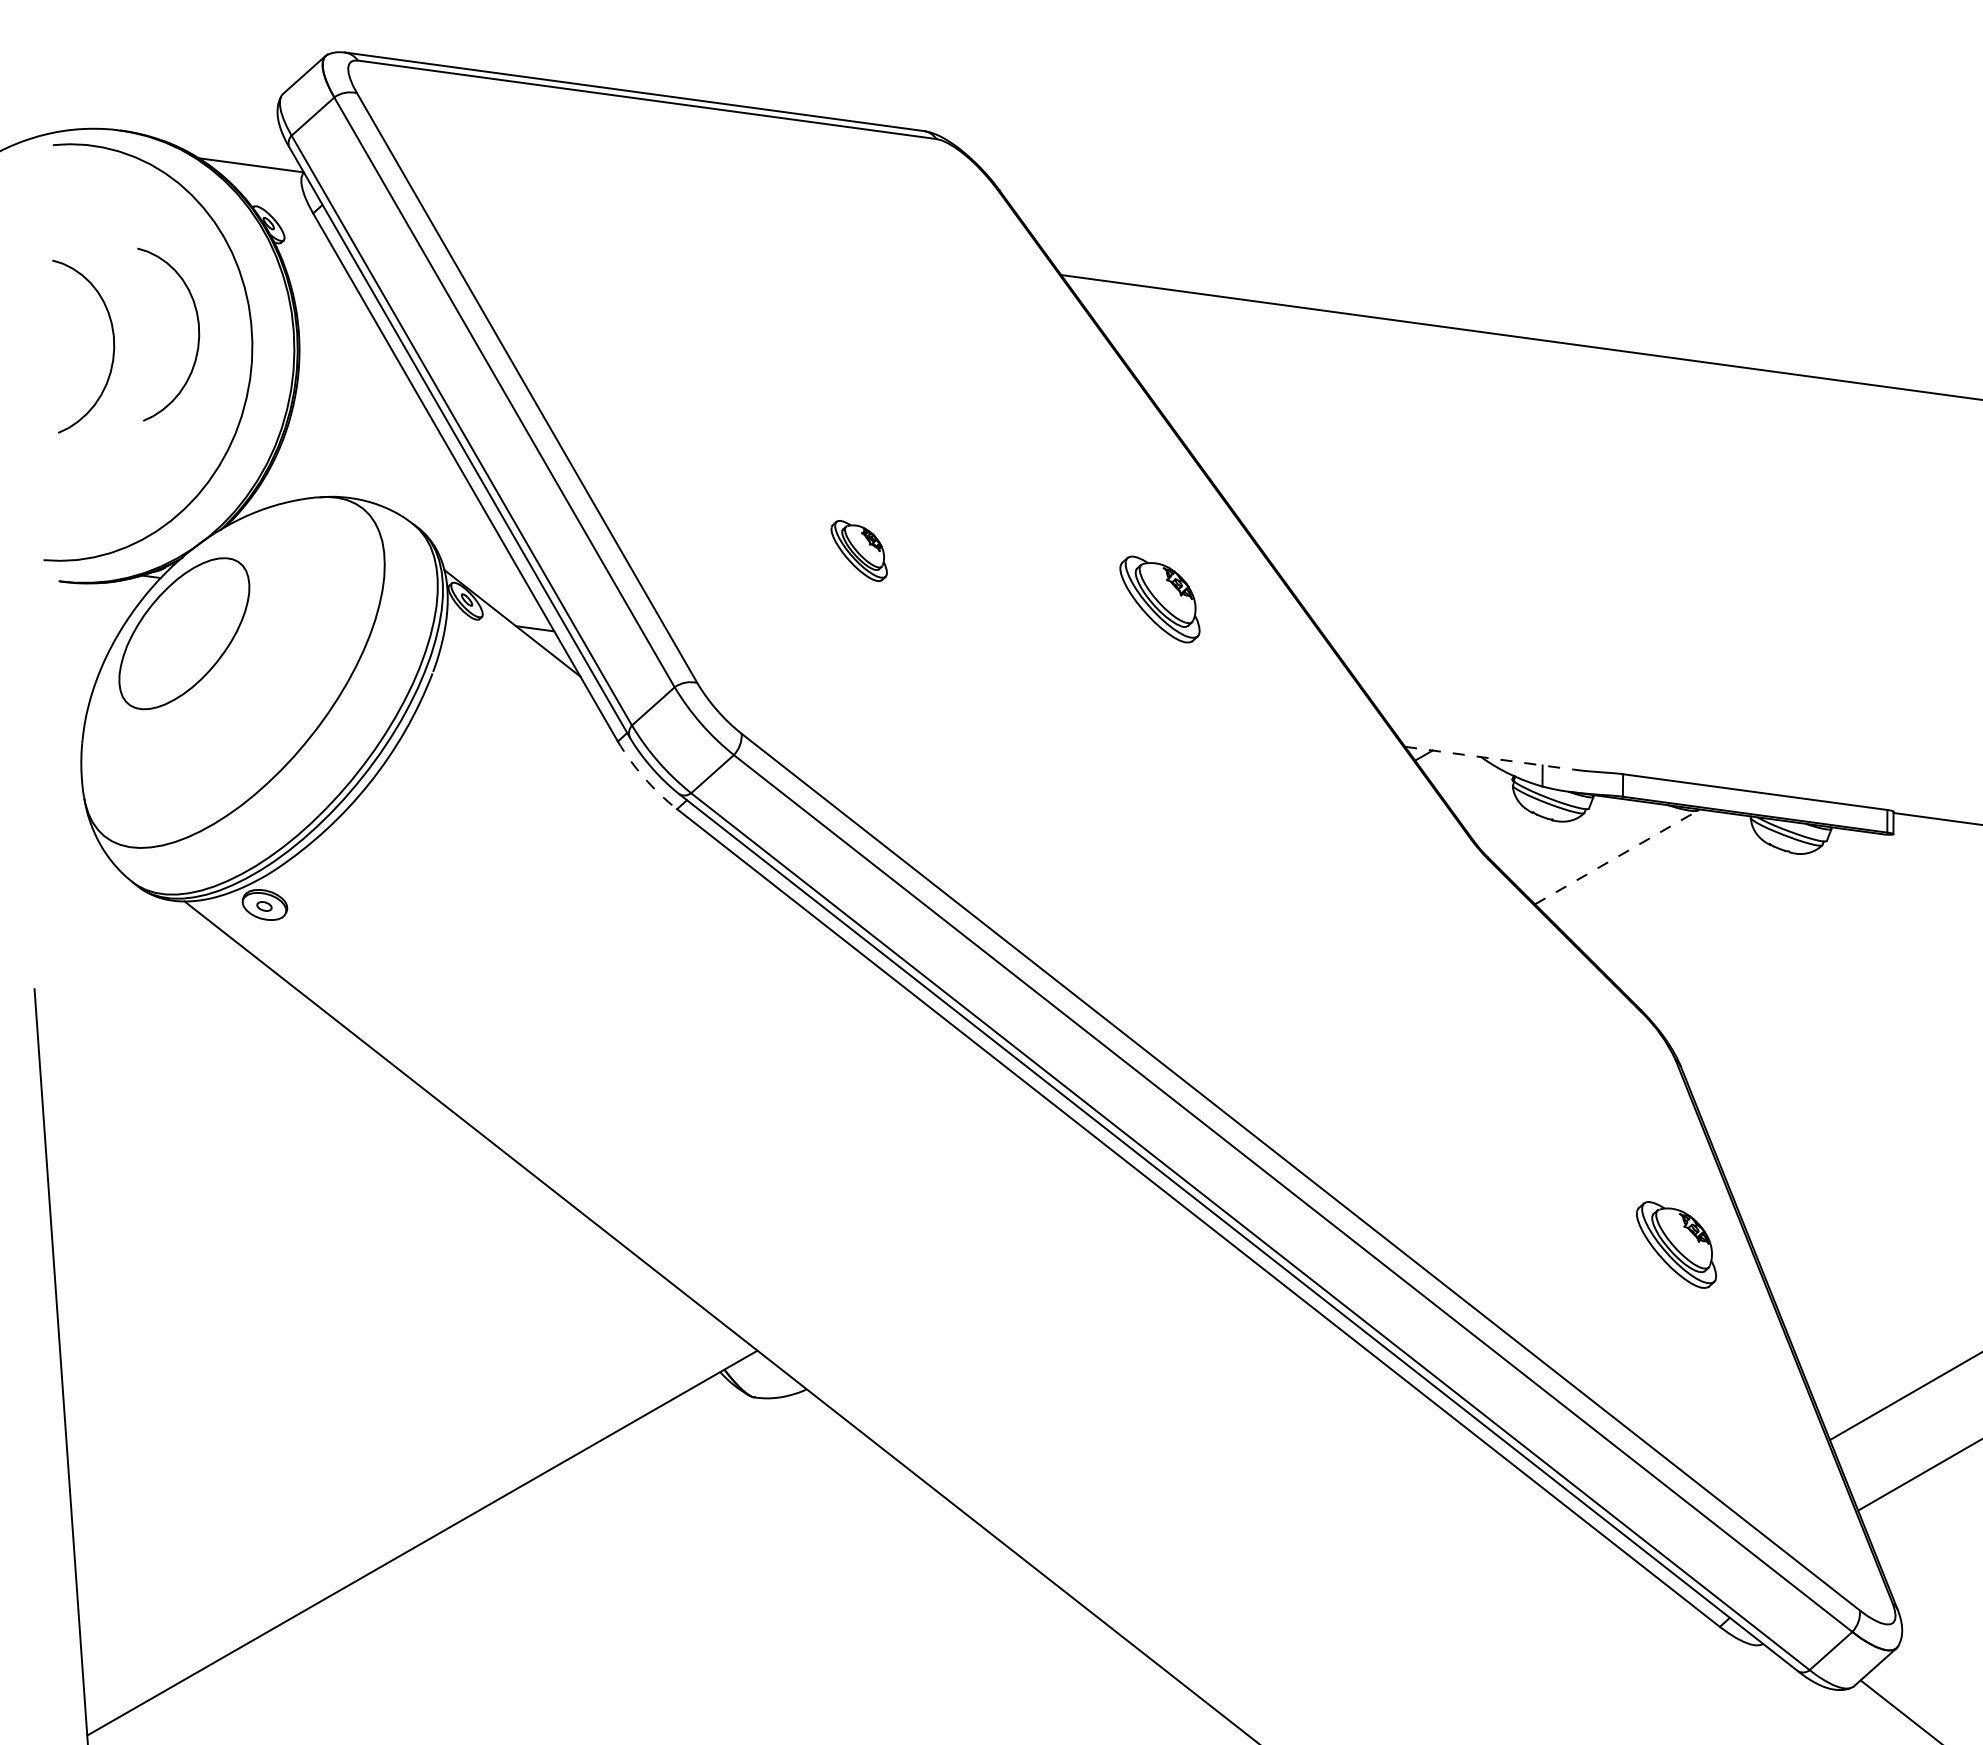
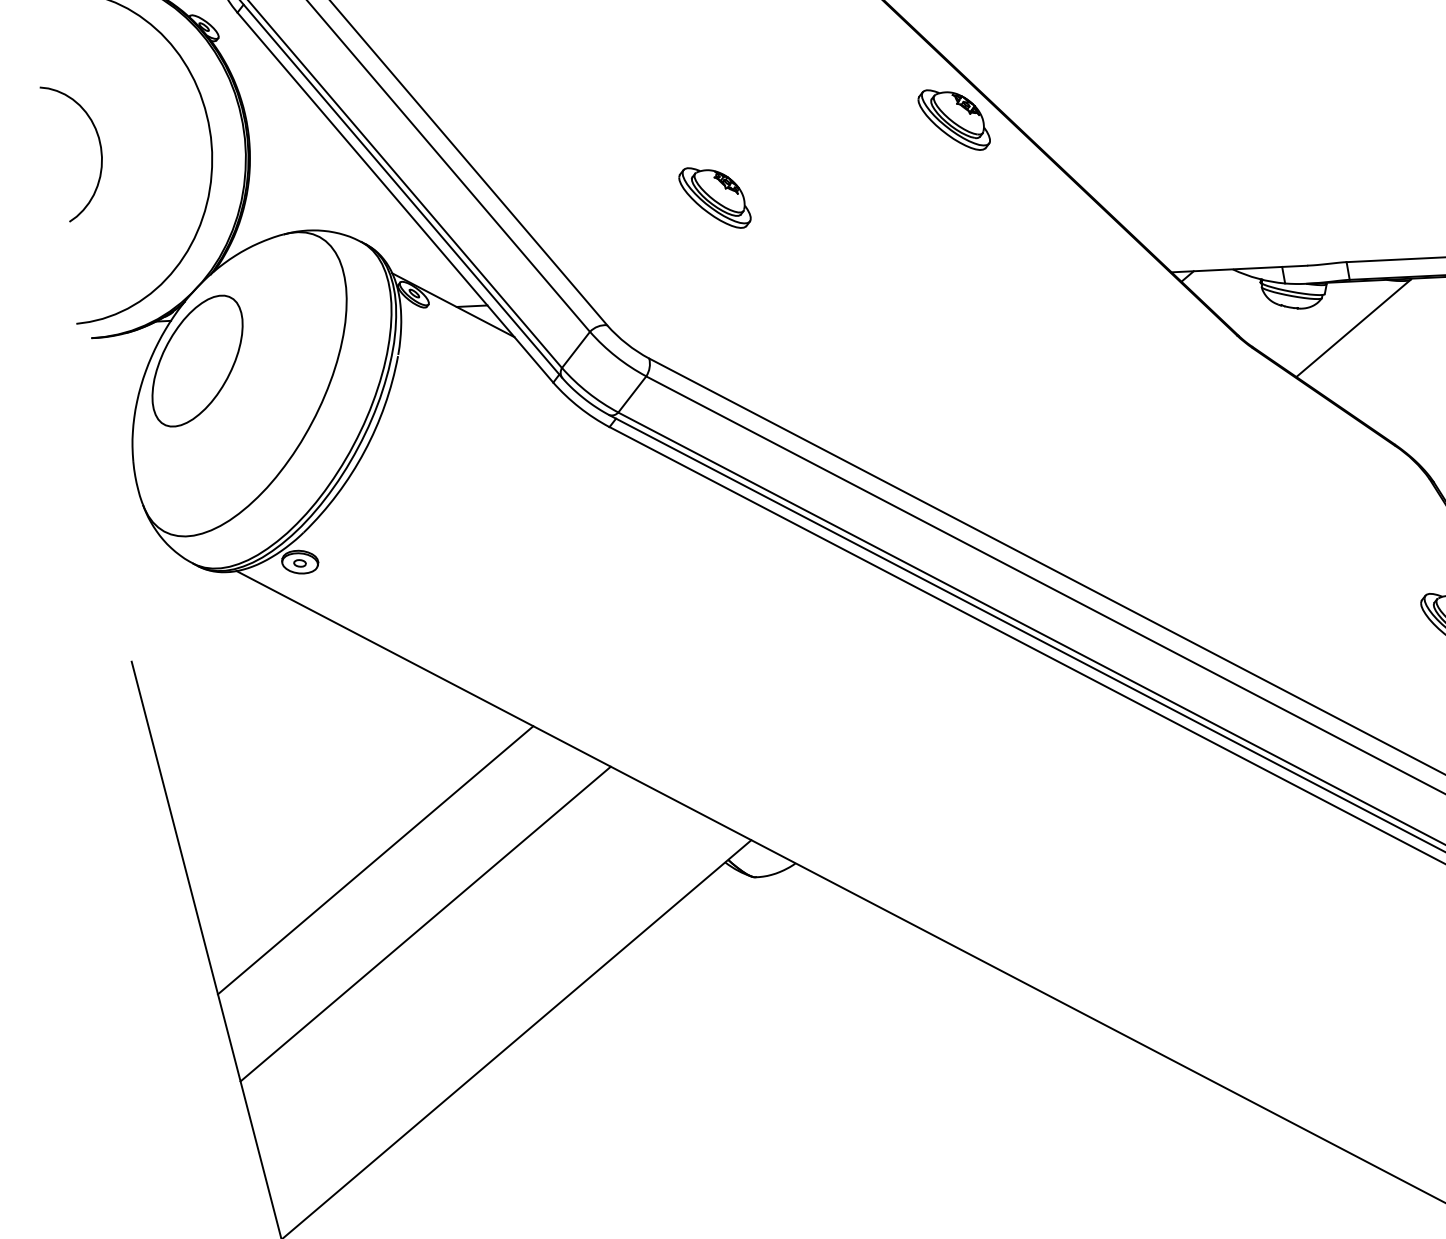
curve: (197, 341) -> (165, 129), removed
part: (858, 550) -> (714, 197), size x1.43
part: (1159, 599) -> (953, 120), moved
line: (1489, 758) -> (1239, 269), dashed -> solid
arc: (644, 777) -> (579, 406), dashed -> solid
line: (1617, 857) -> (1354, 328), dashed -> solid
line: (289, 1289) -> (375, 860), added
line: (336, 1379) -> (425, 924), added

